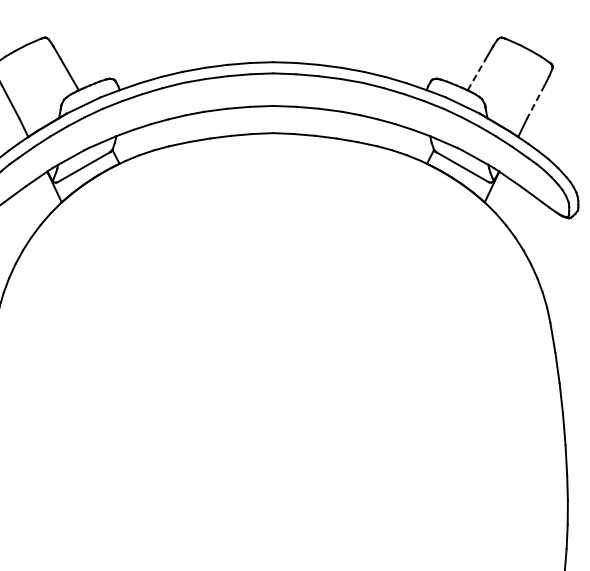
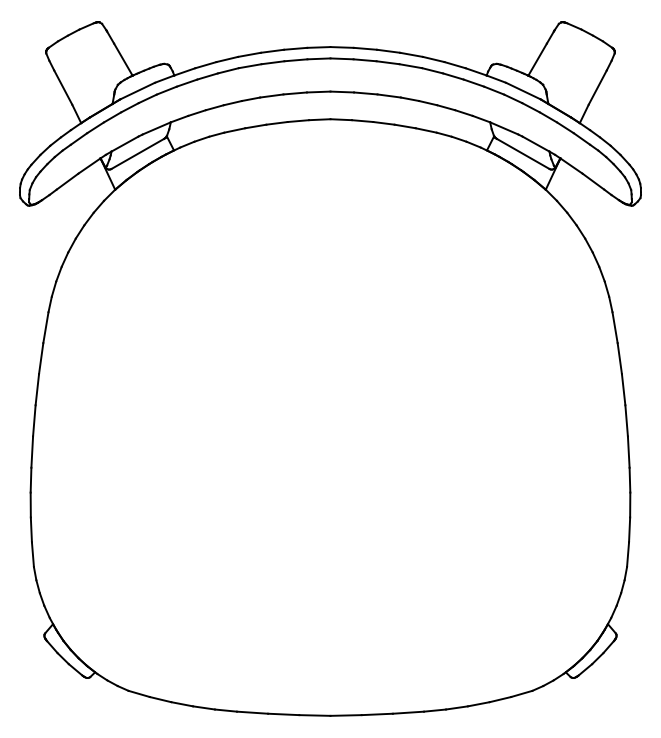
line: (476, 74) -> (537, 59), dashed -> solid
line: (535, 102) -> (597, 88), dashed -> solid

